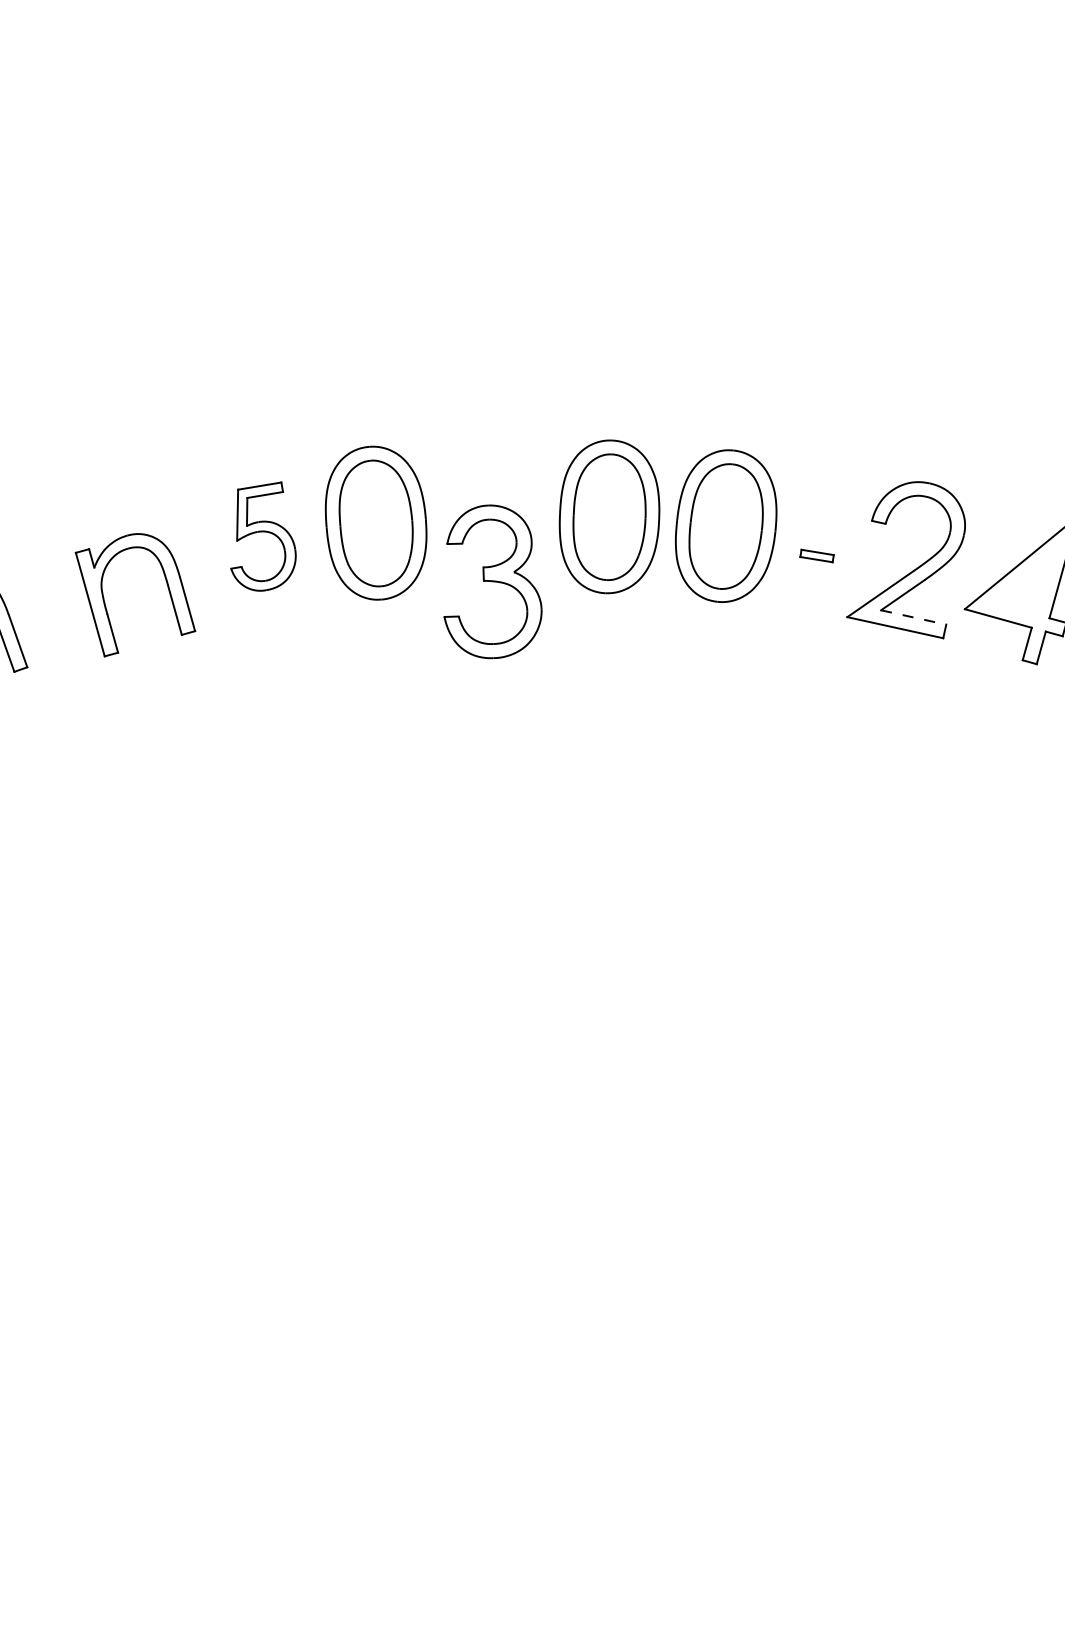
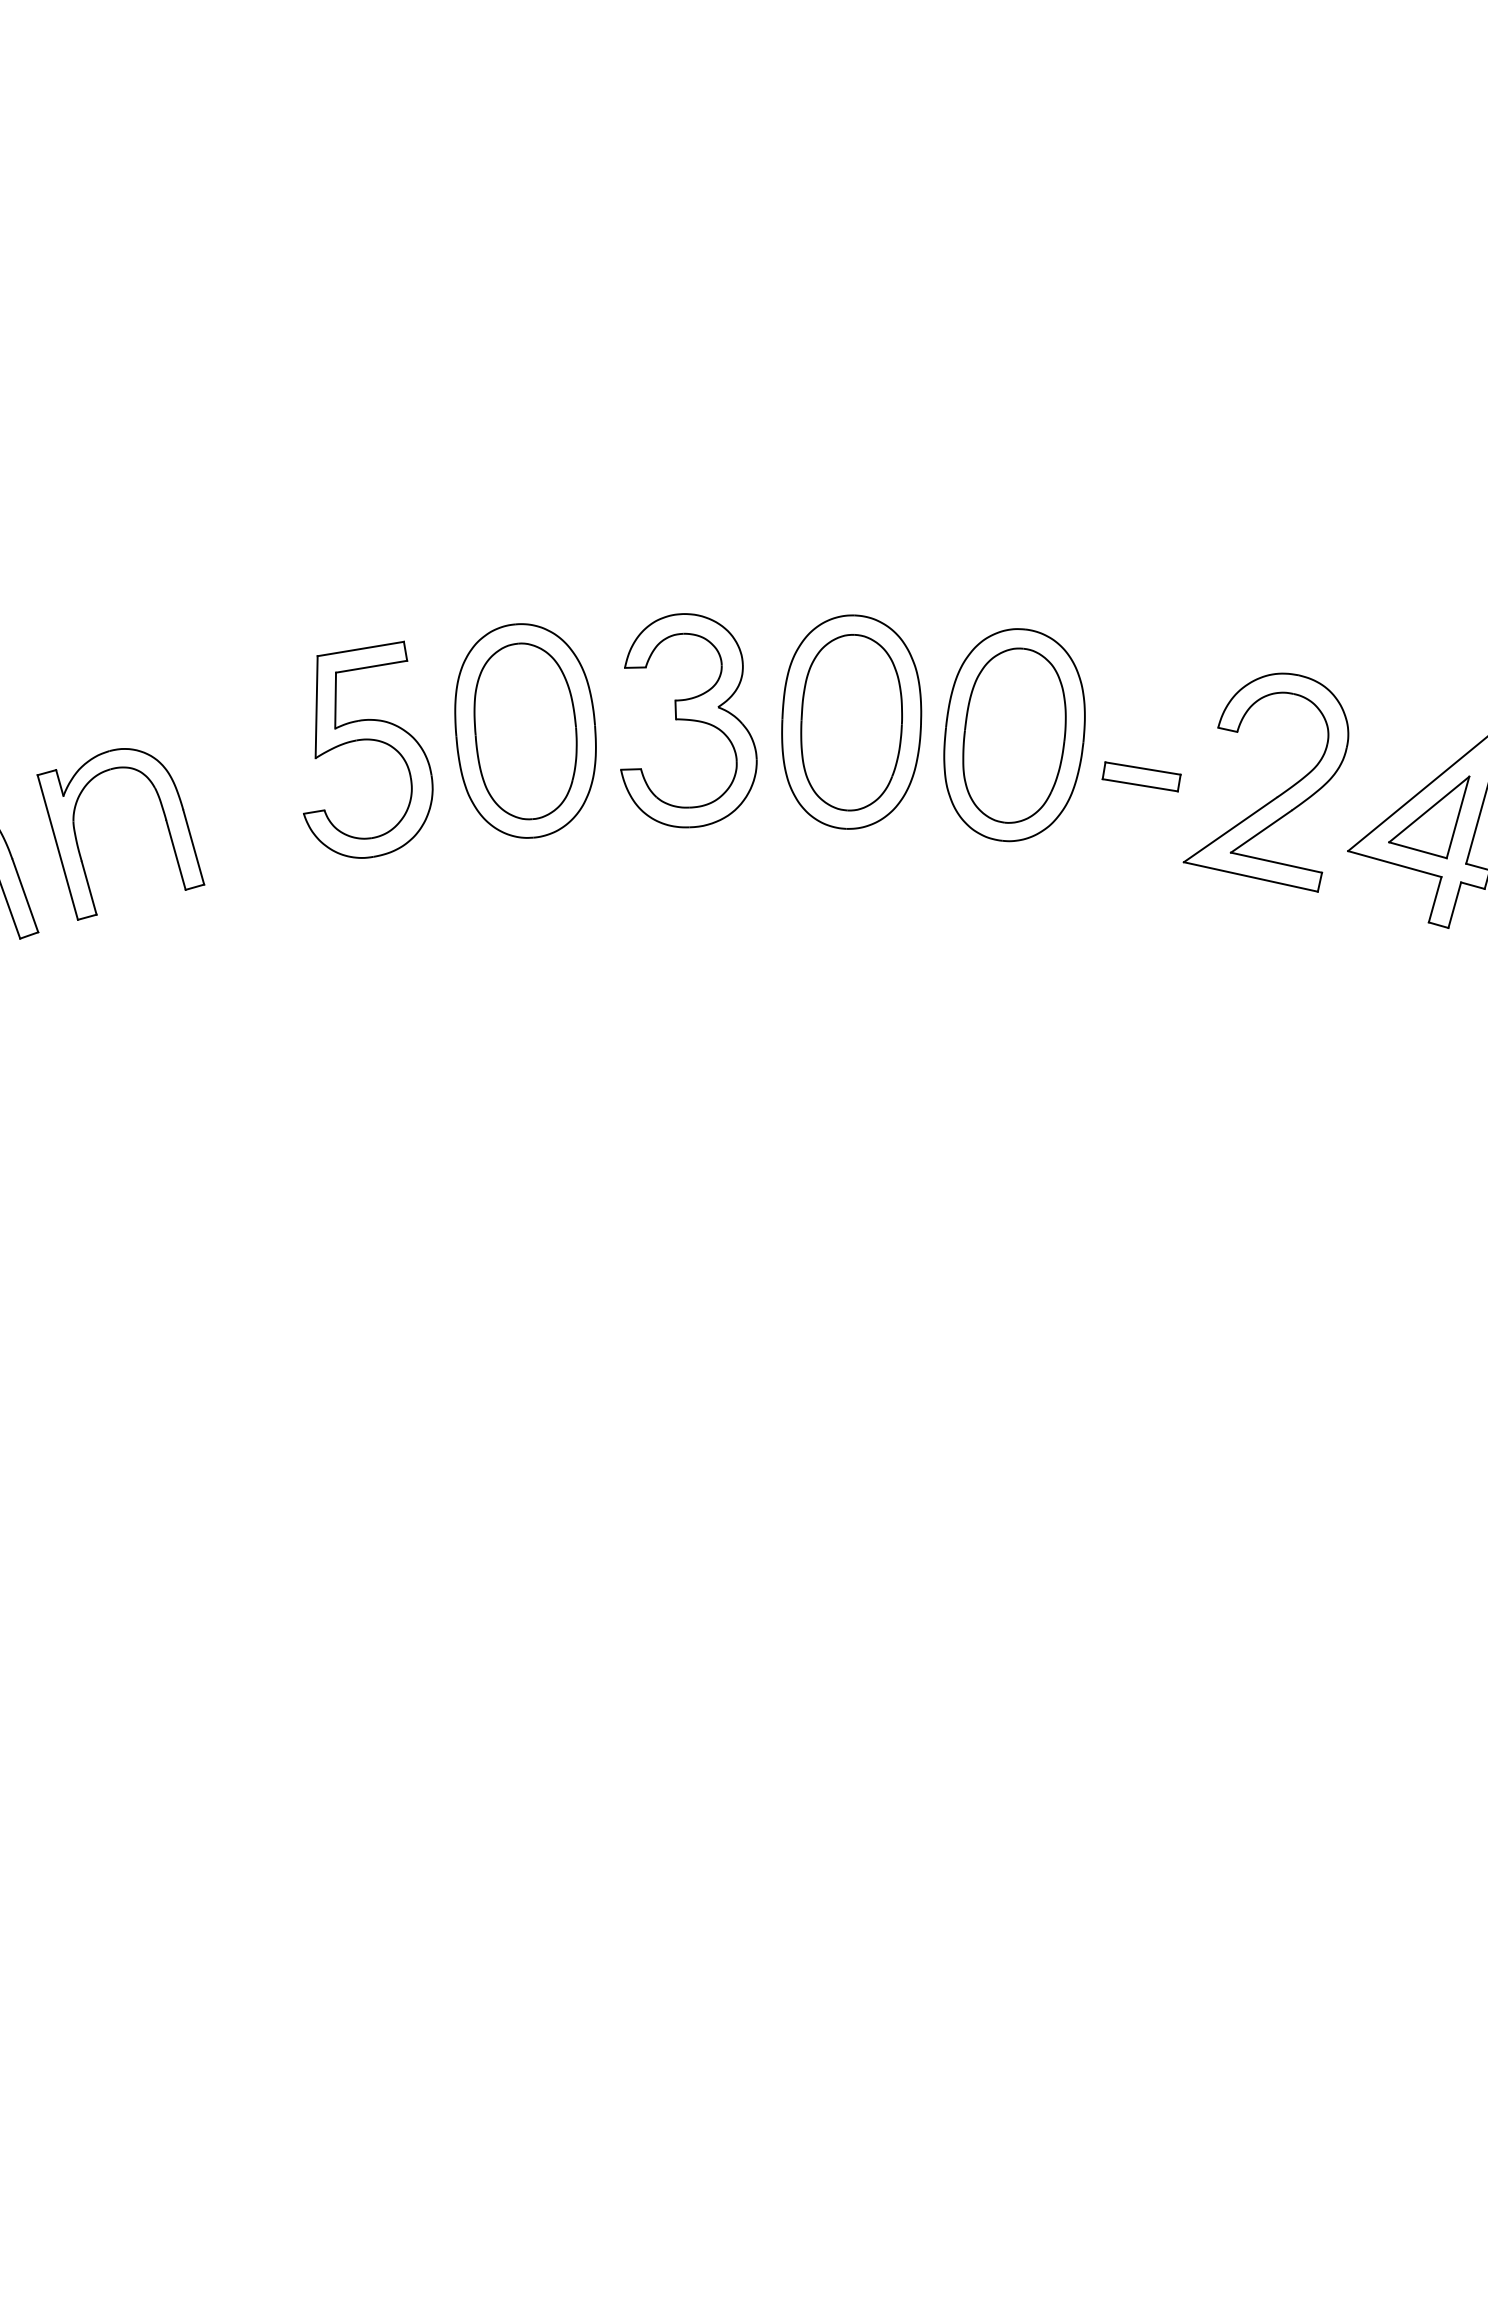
part: (263, 536) -> (368, 749), size x1.43
part: (816, 555) -> (1140, 776), size x1.67
part: (492, 581) -> (688, 720), moved
part: (1022, 584) -> (1428, 816), added
part: (105, 602) -> (79, 844), moved
line: (914, 617) -> (1277, 862), dashed -> solid

